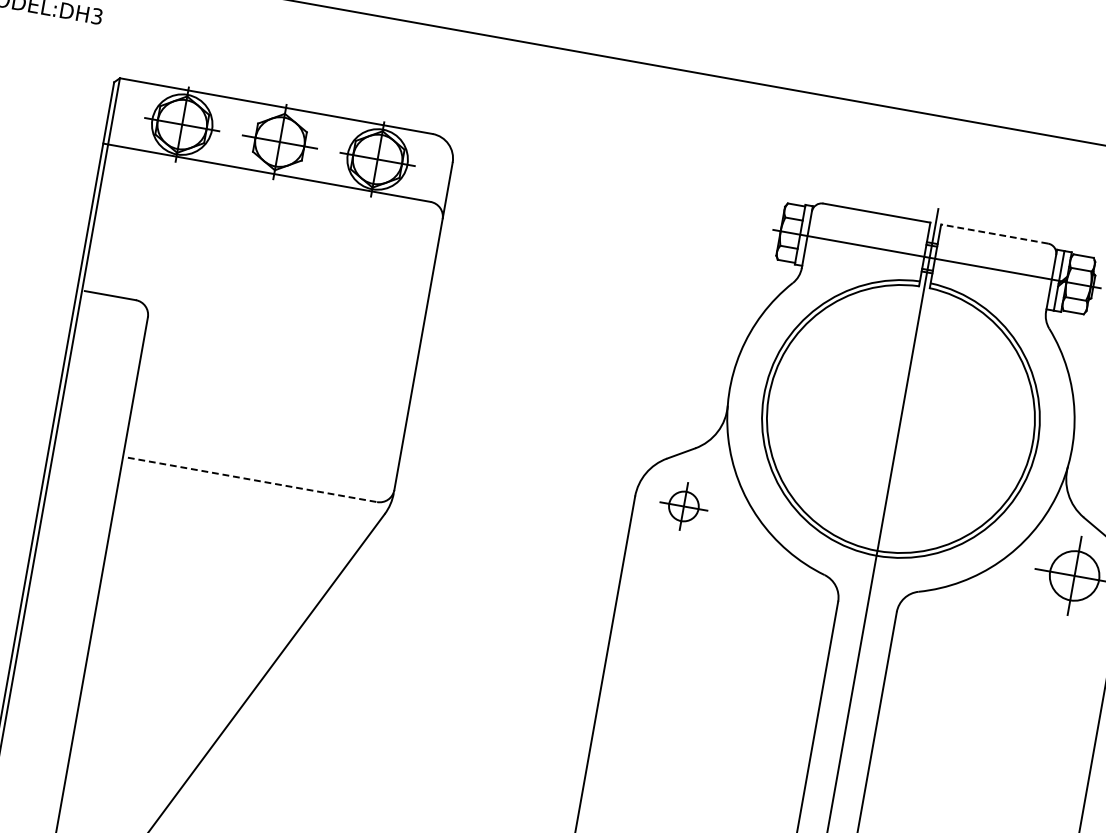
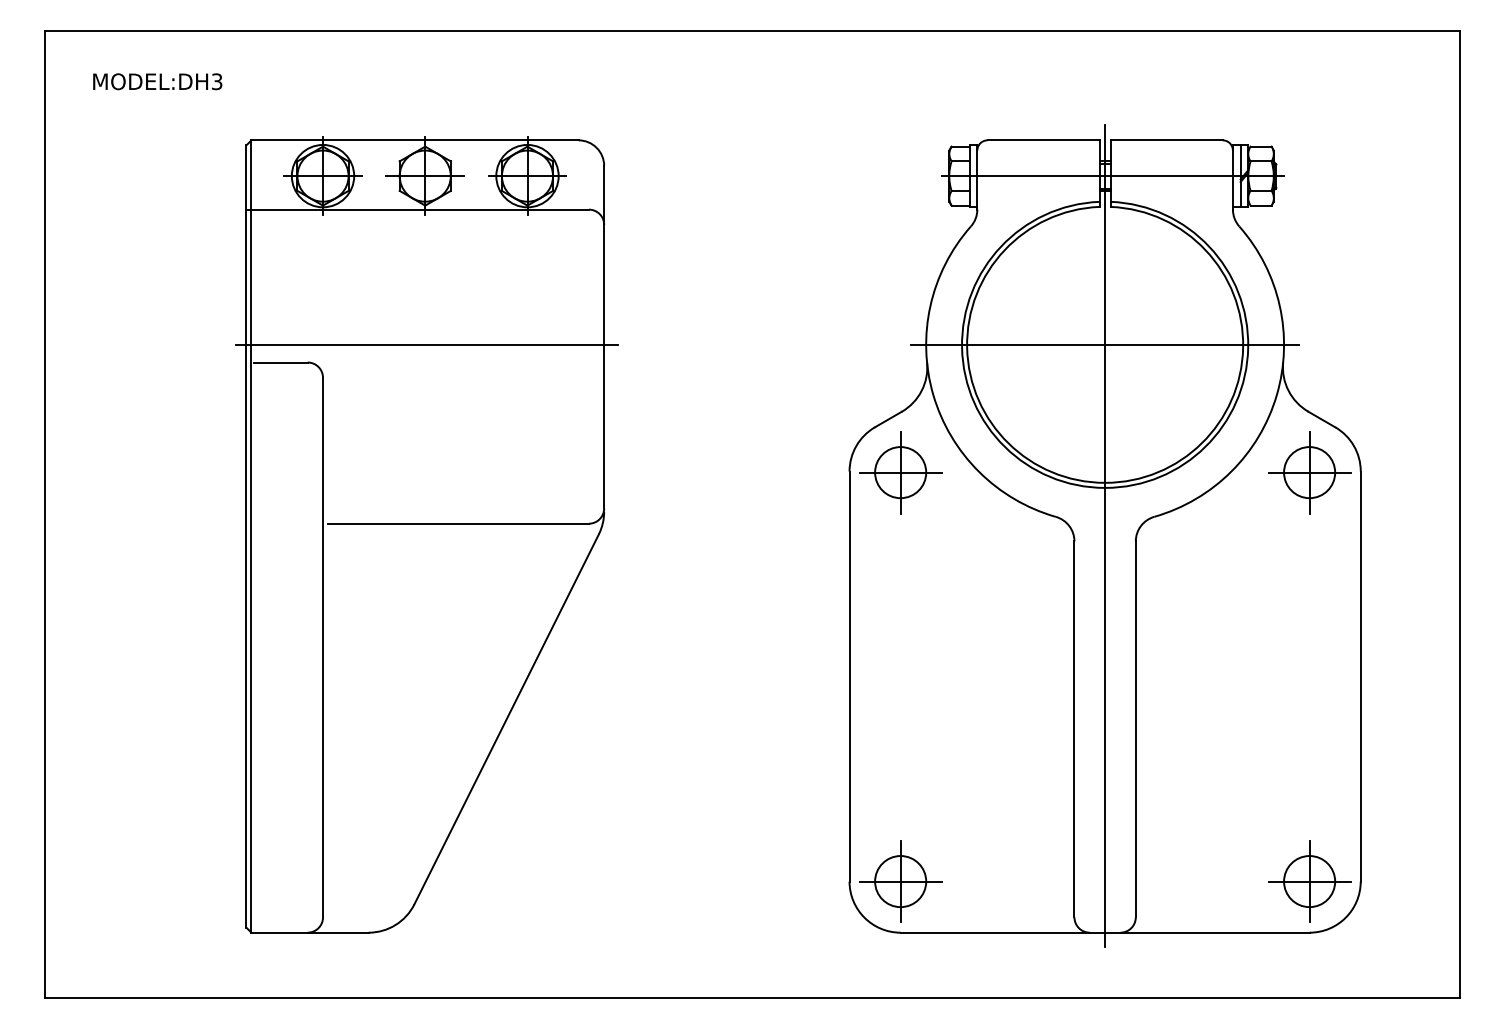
line: (994, 234) -> (1166, 140), dashed -> solid
line: (252, 303) -> (426, 344), added
line: (900, 418) -> (1104, 344), added
line: (252, 479) -> (458, 523), dashed -> solid
part: (683, 506) -> (900, 472), size x1.67

